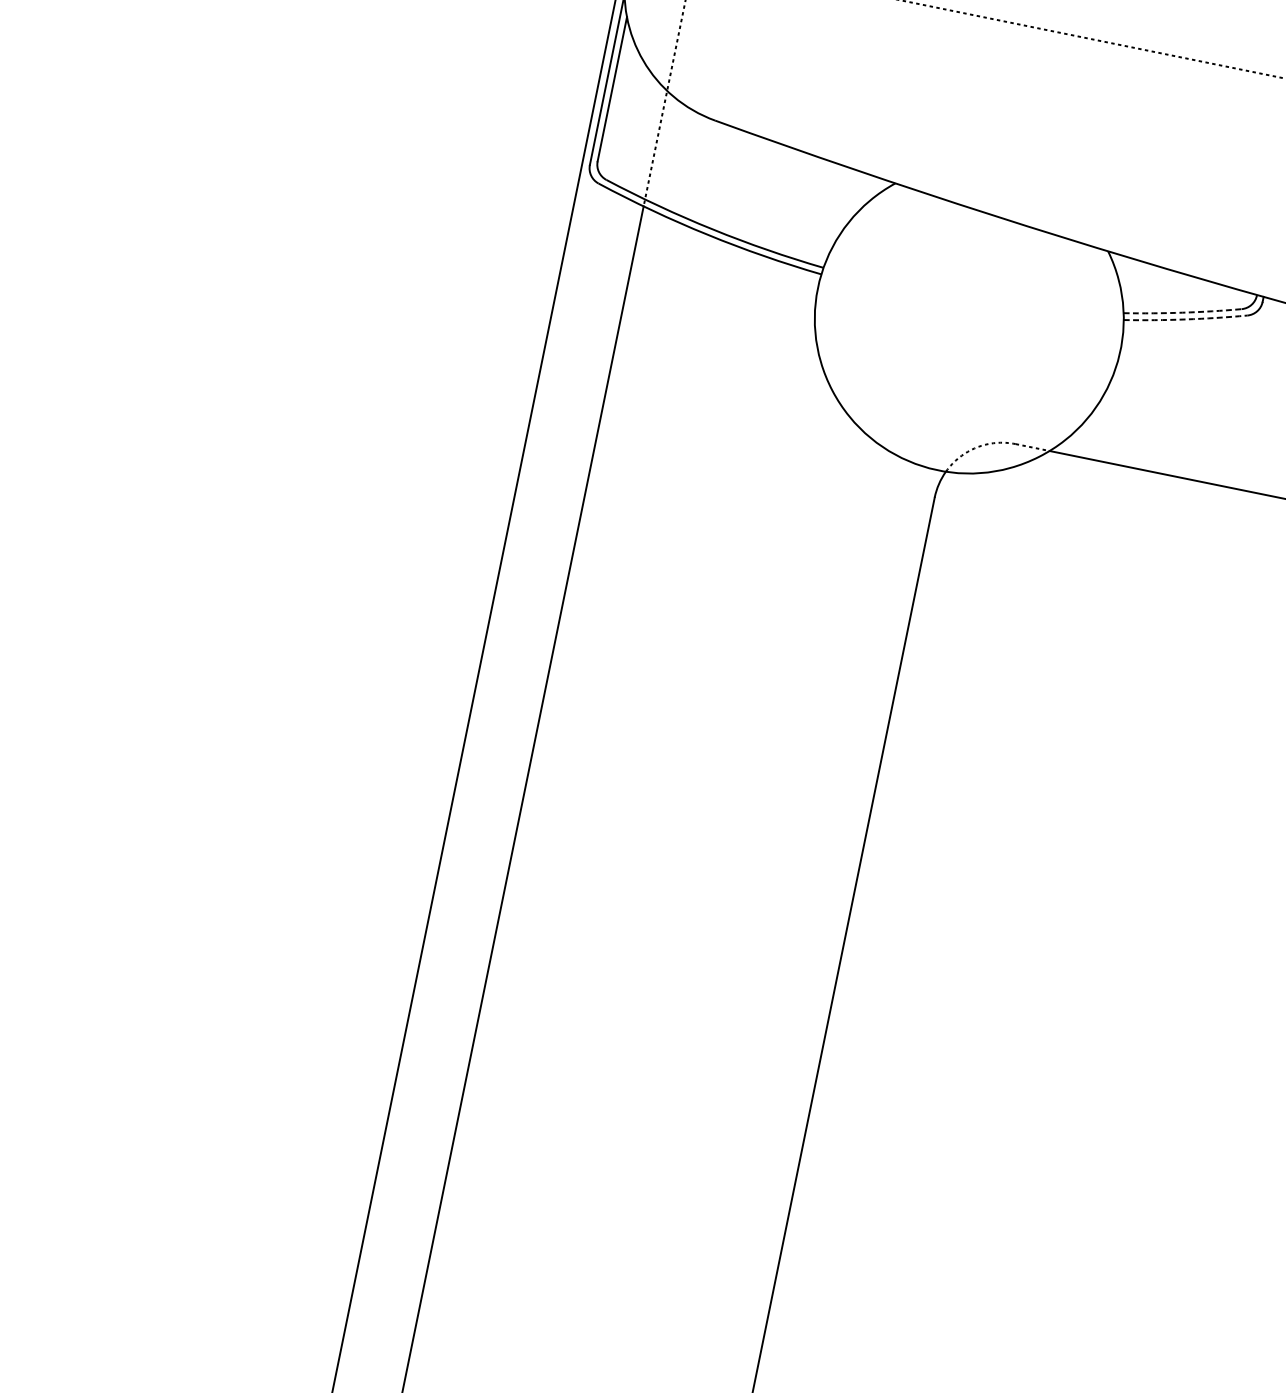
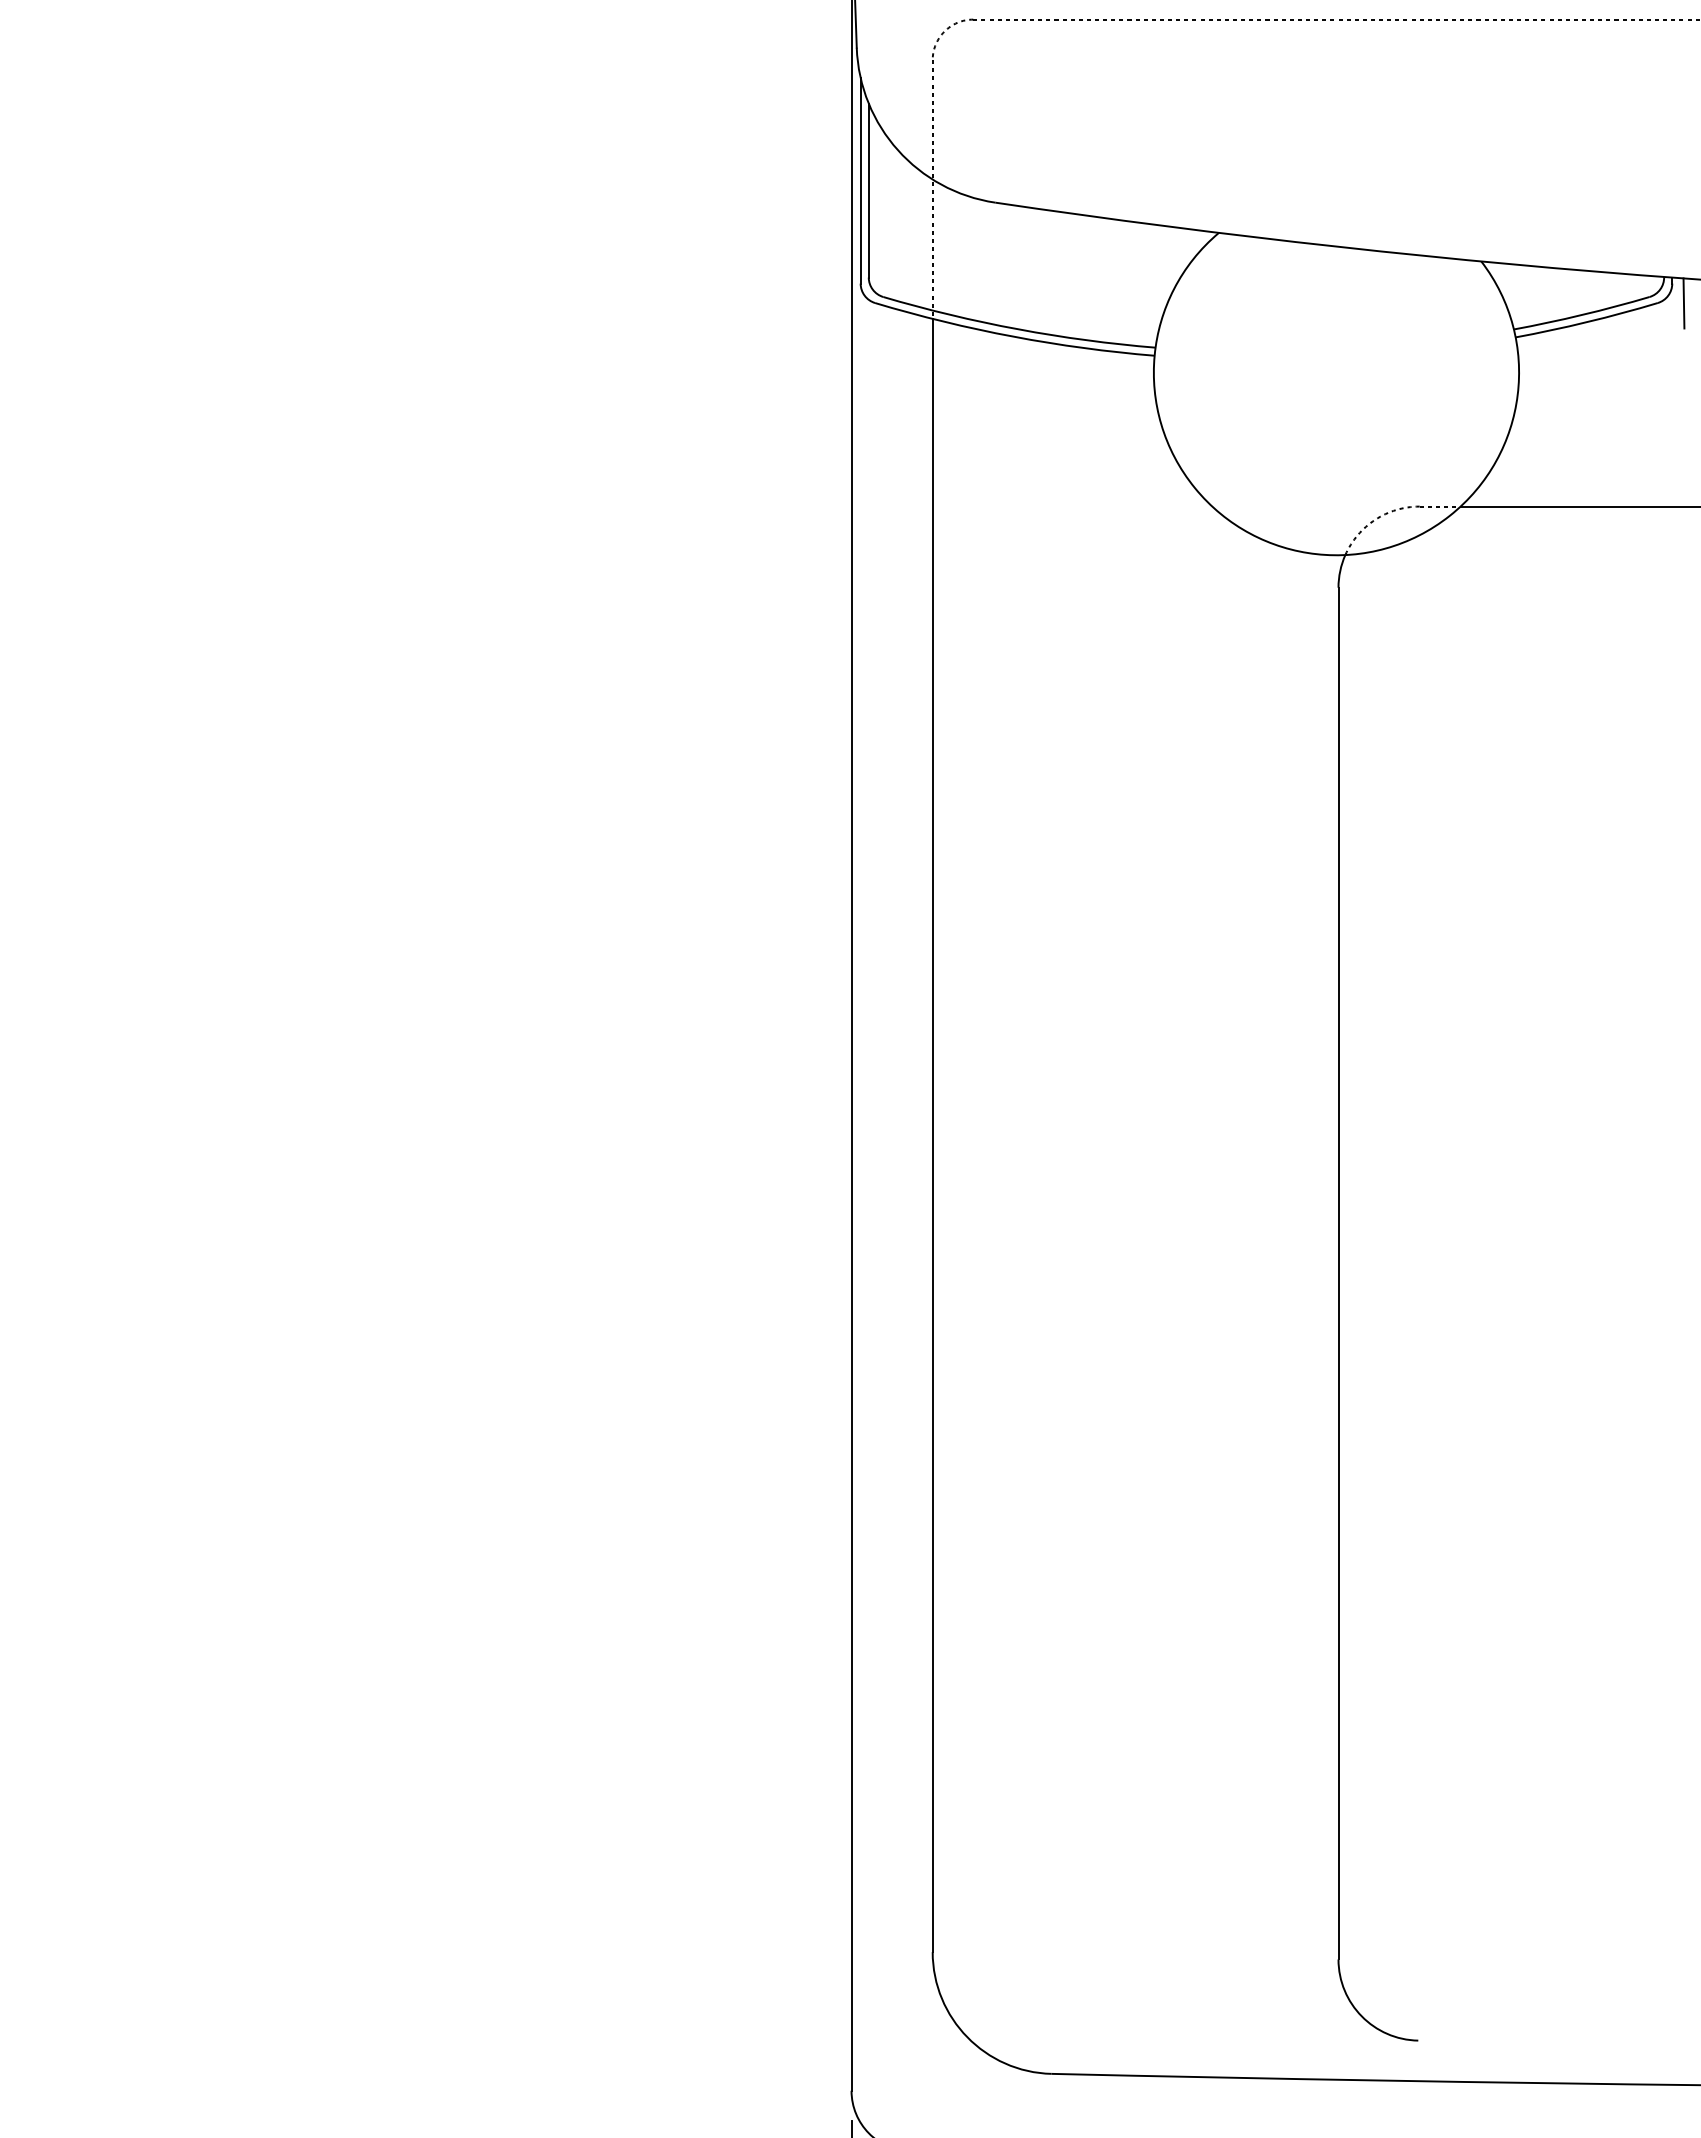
arc: (1183, 312) -> (1582, 314), dashed -> solid
arc: (1185, 319) -> (1587, 322), dashed -> solid
line: (1268, 320) -> (1683, 303), added

